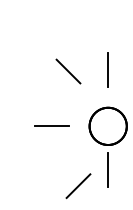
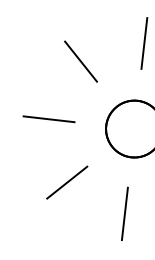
line: (68, 71) -> (81, 61), moved
line: (107, 169) -> (123, 212), moved
line: (78, 185) -> (67, 181), moved

